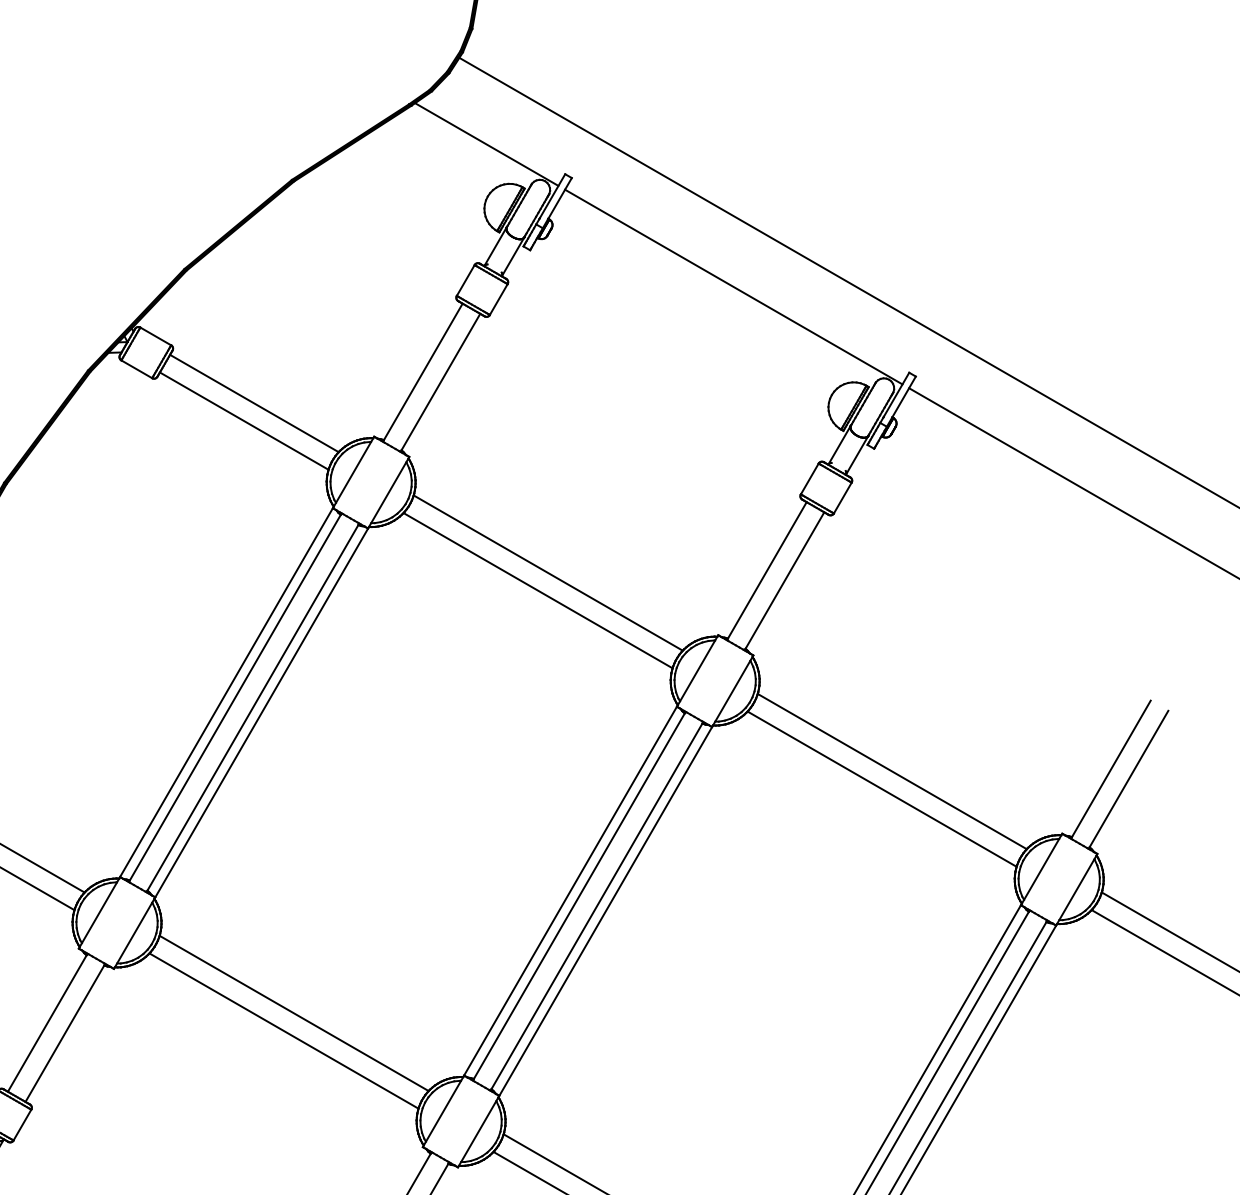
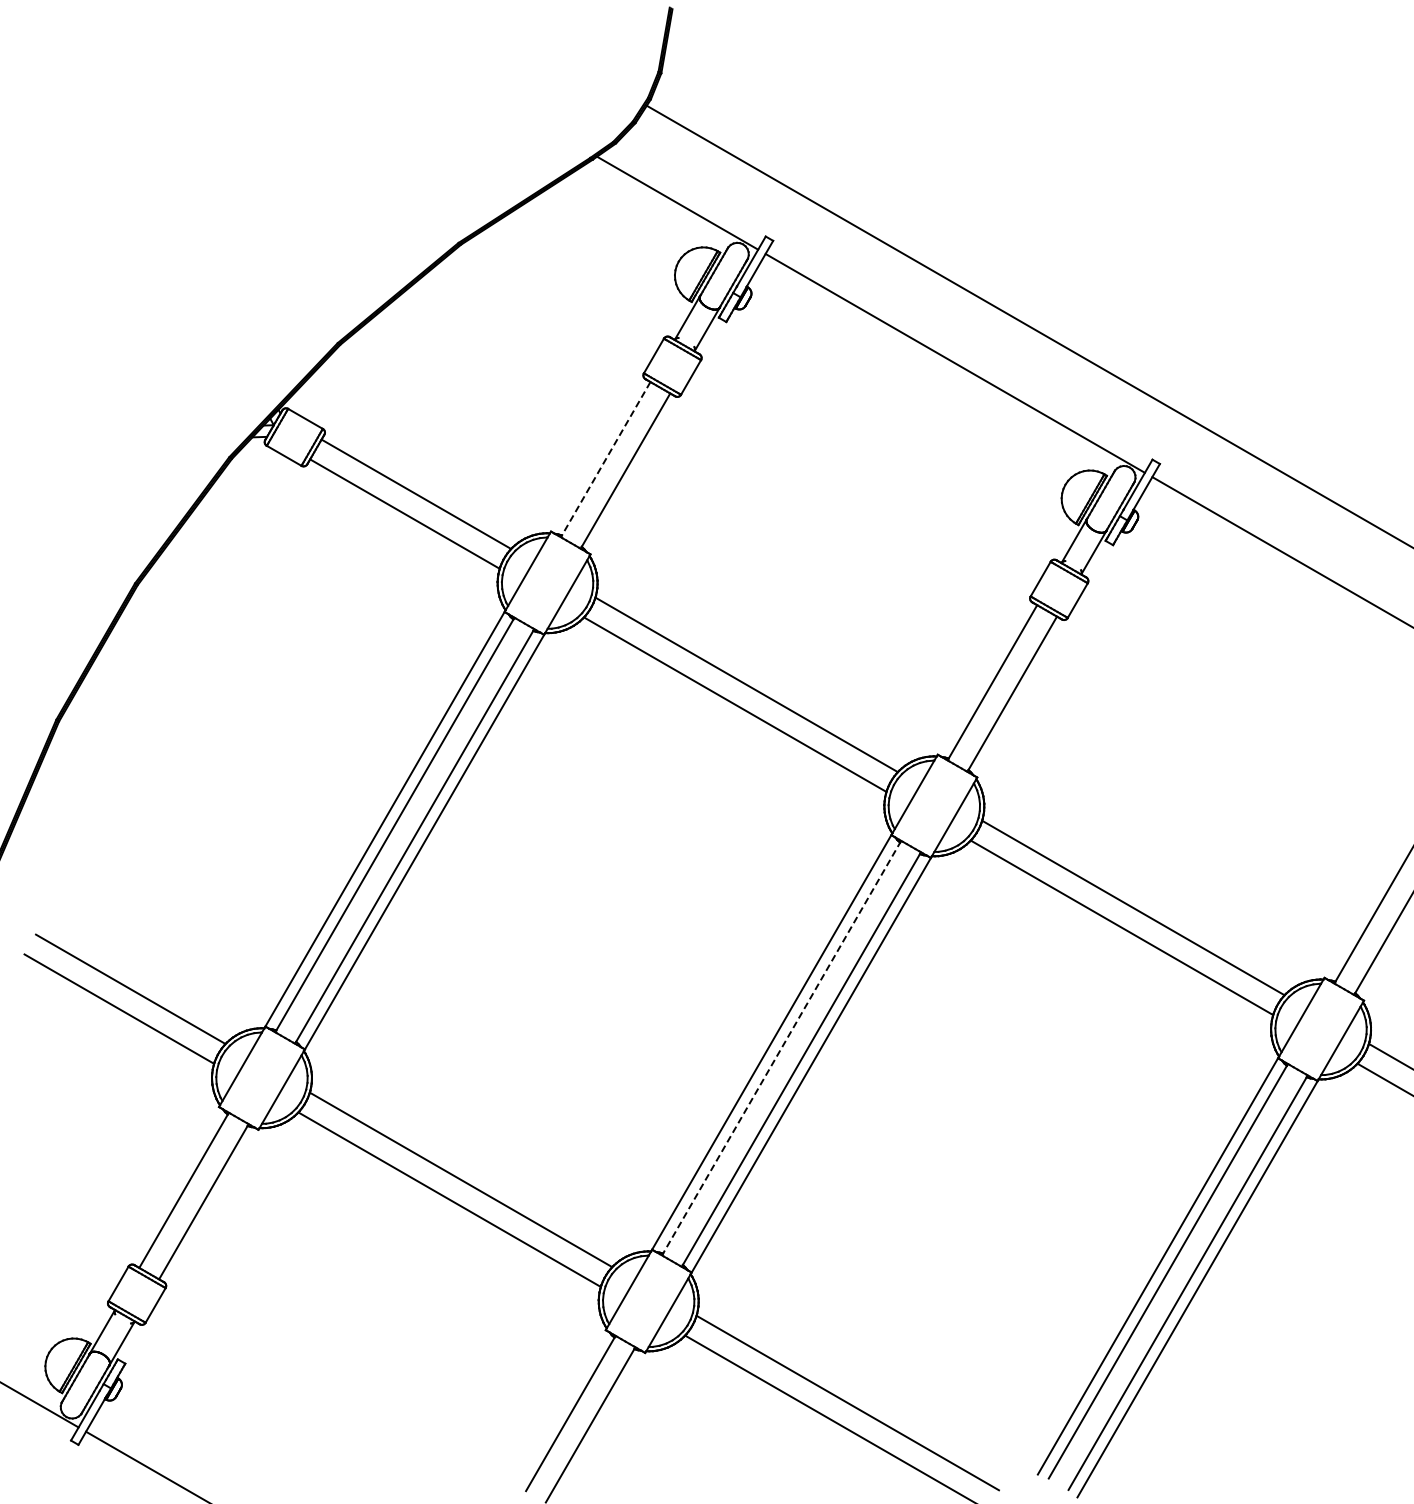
line: (422, 372) -> (605, 459), solid -> dashed
line: (579, 896) -> (781, 1048), solid -> dashed

